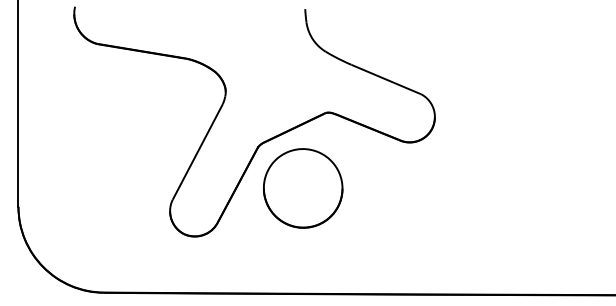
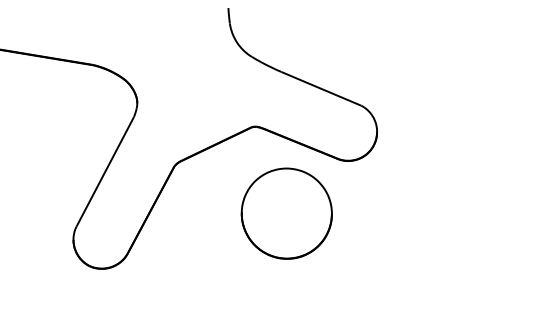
part: (303, 188) -> (287, 213), moved

